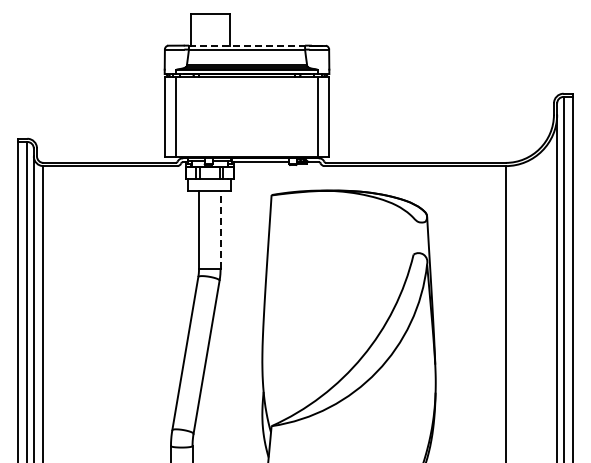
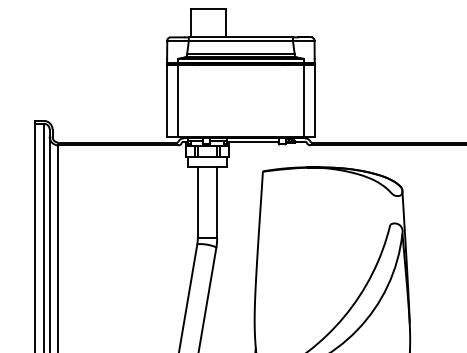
line: (247, 45) -> (241, 37), dashed -> solid
line: (220, 229) -> (217, 202), dashed -> solid

